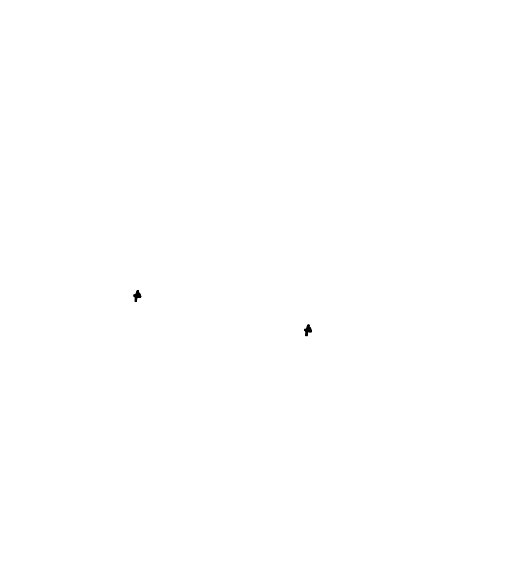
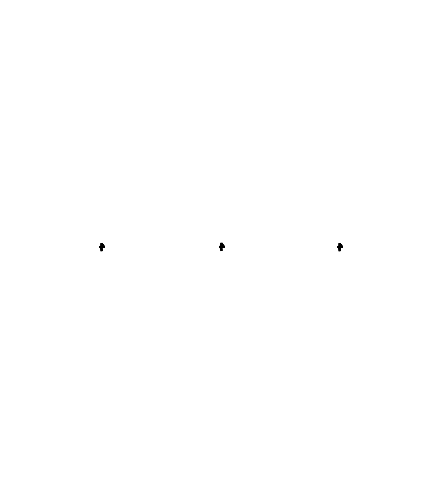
part: (475, 365) -> (339, 247), added

